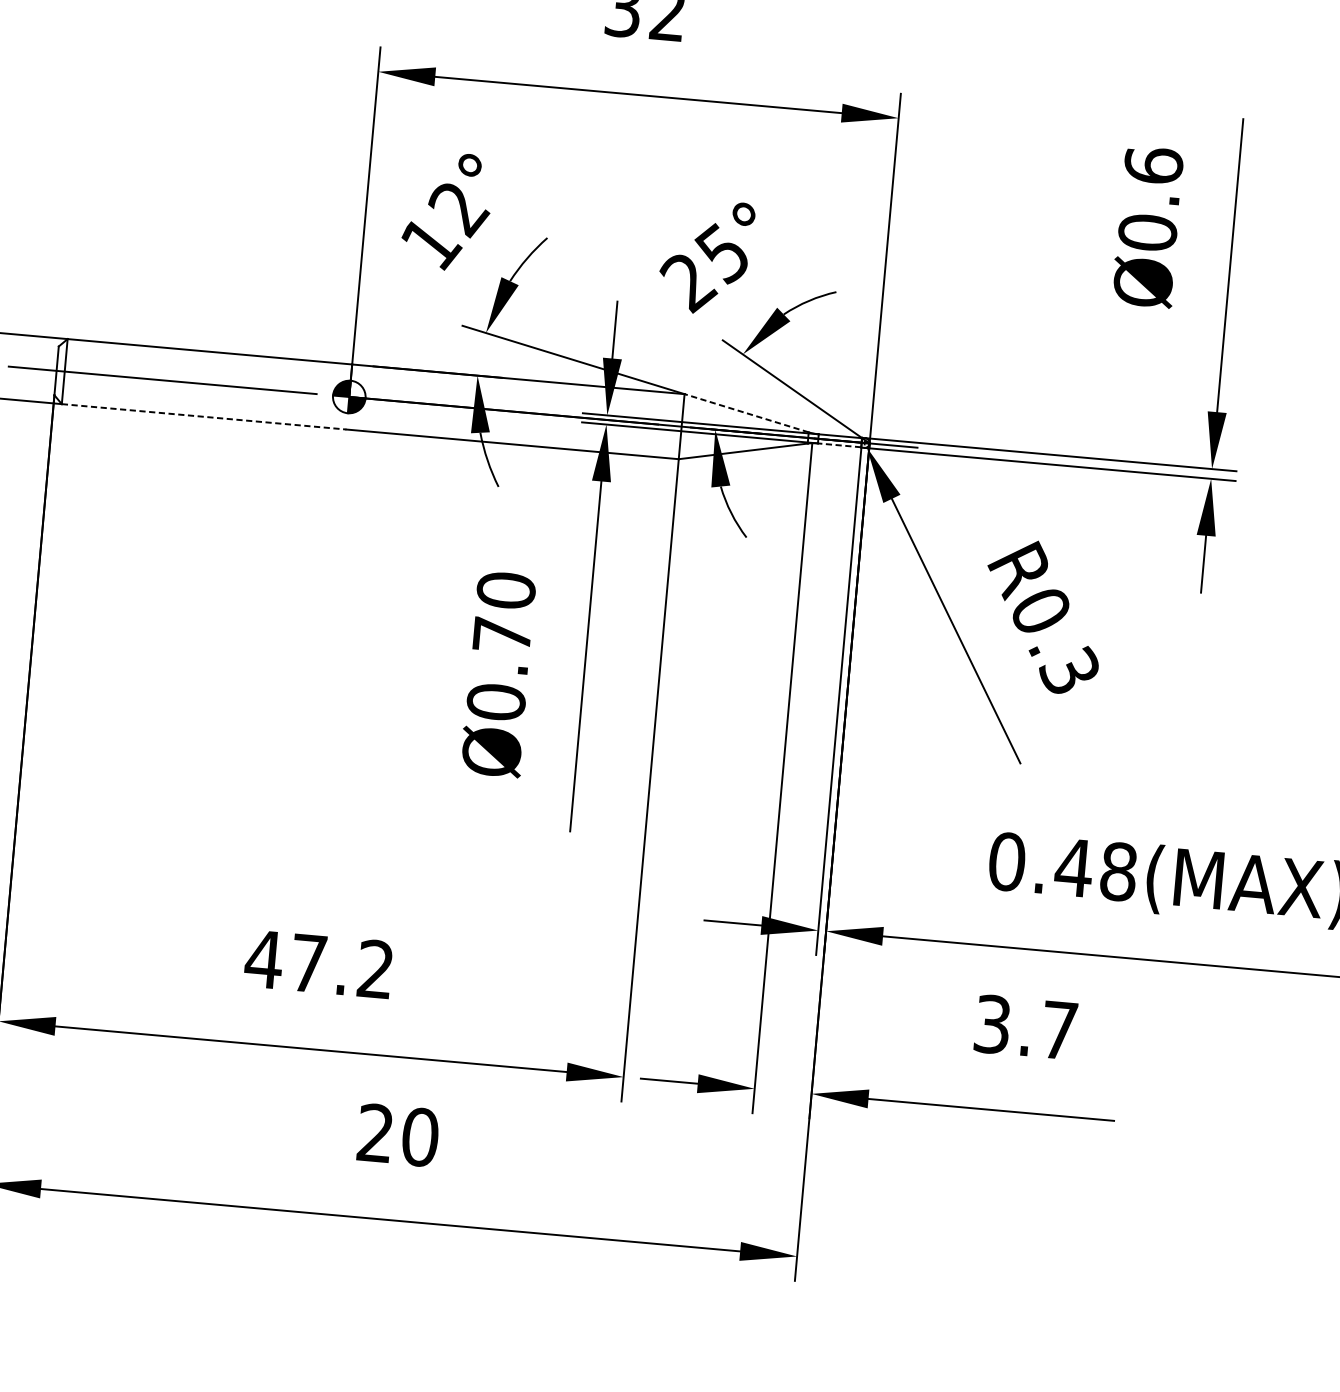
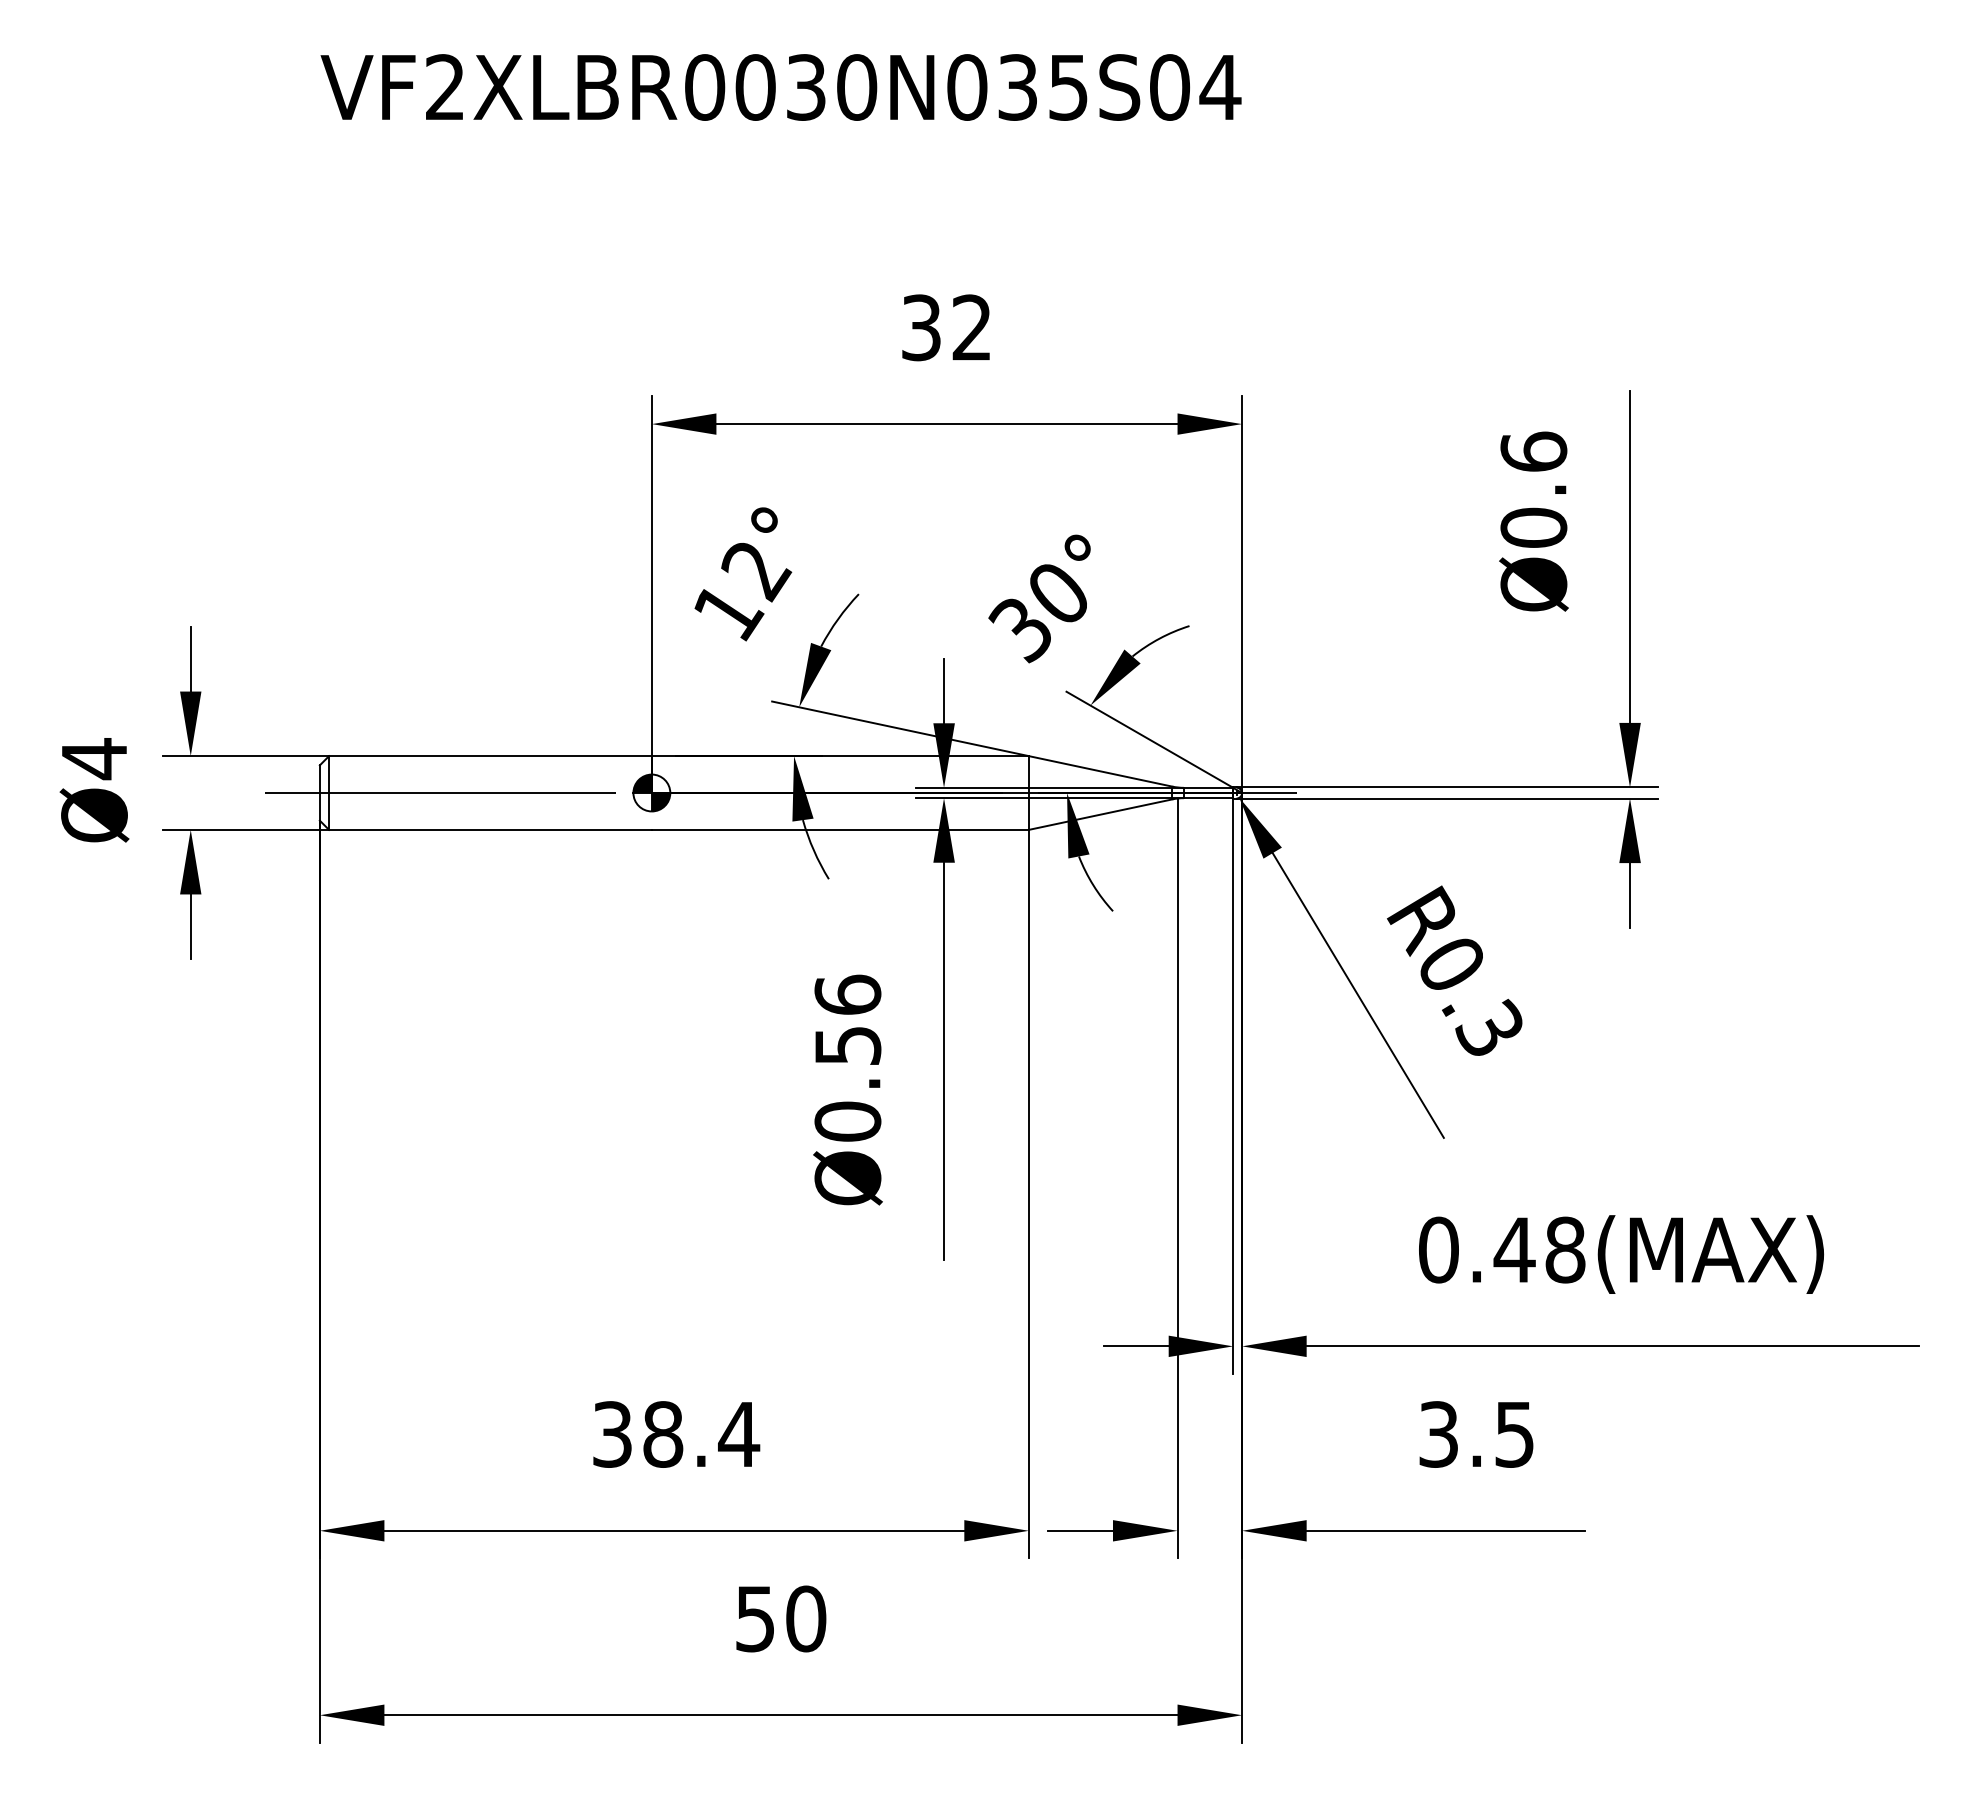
text: (703, 268) -> (1037, 612), 25° -> 30°
line: (746, 413) -> (1100, 771), dashed -> solid
line: (204, 416) -> (490, 829), dashed -> solid
line: (838, 445) -> (1207, 798), dashed -> solid
text: (503, 612) -> (847, 1019), Ø0.70 -> Ø0.56
text: (319, 964) -> (675, 1434), 47.2 -> 38.4
text: (1059, 1030) -> (1514, 1434), 3.7 -> 3.5
text: (374, 1132) -> (754, 1618), 20 -> 50

